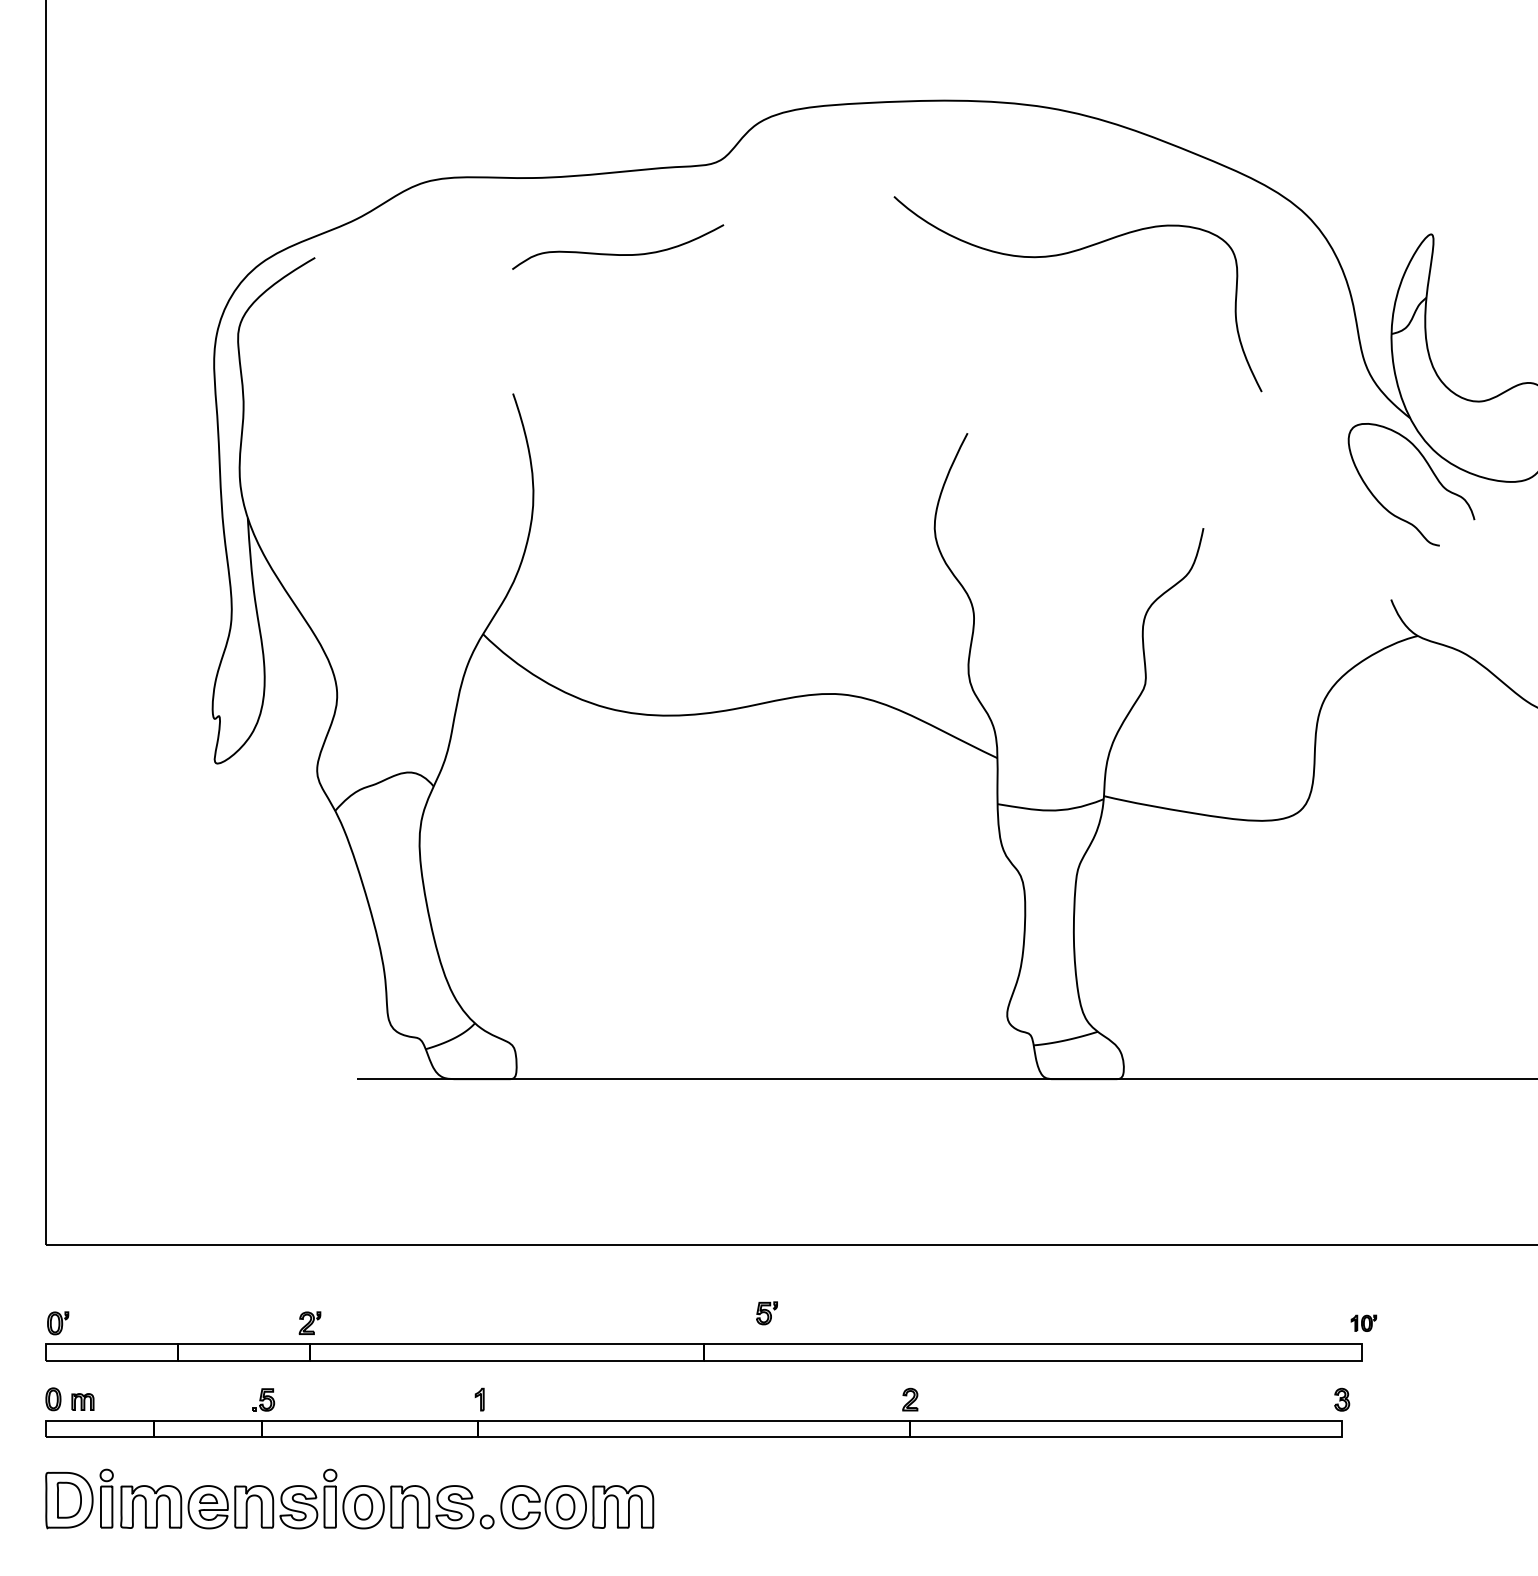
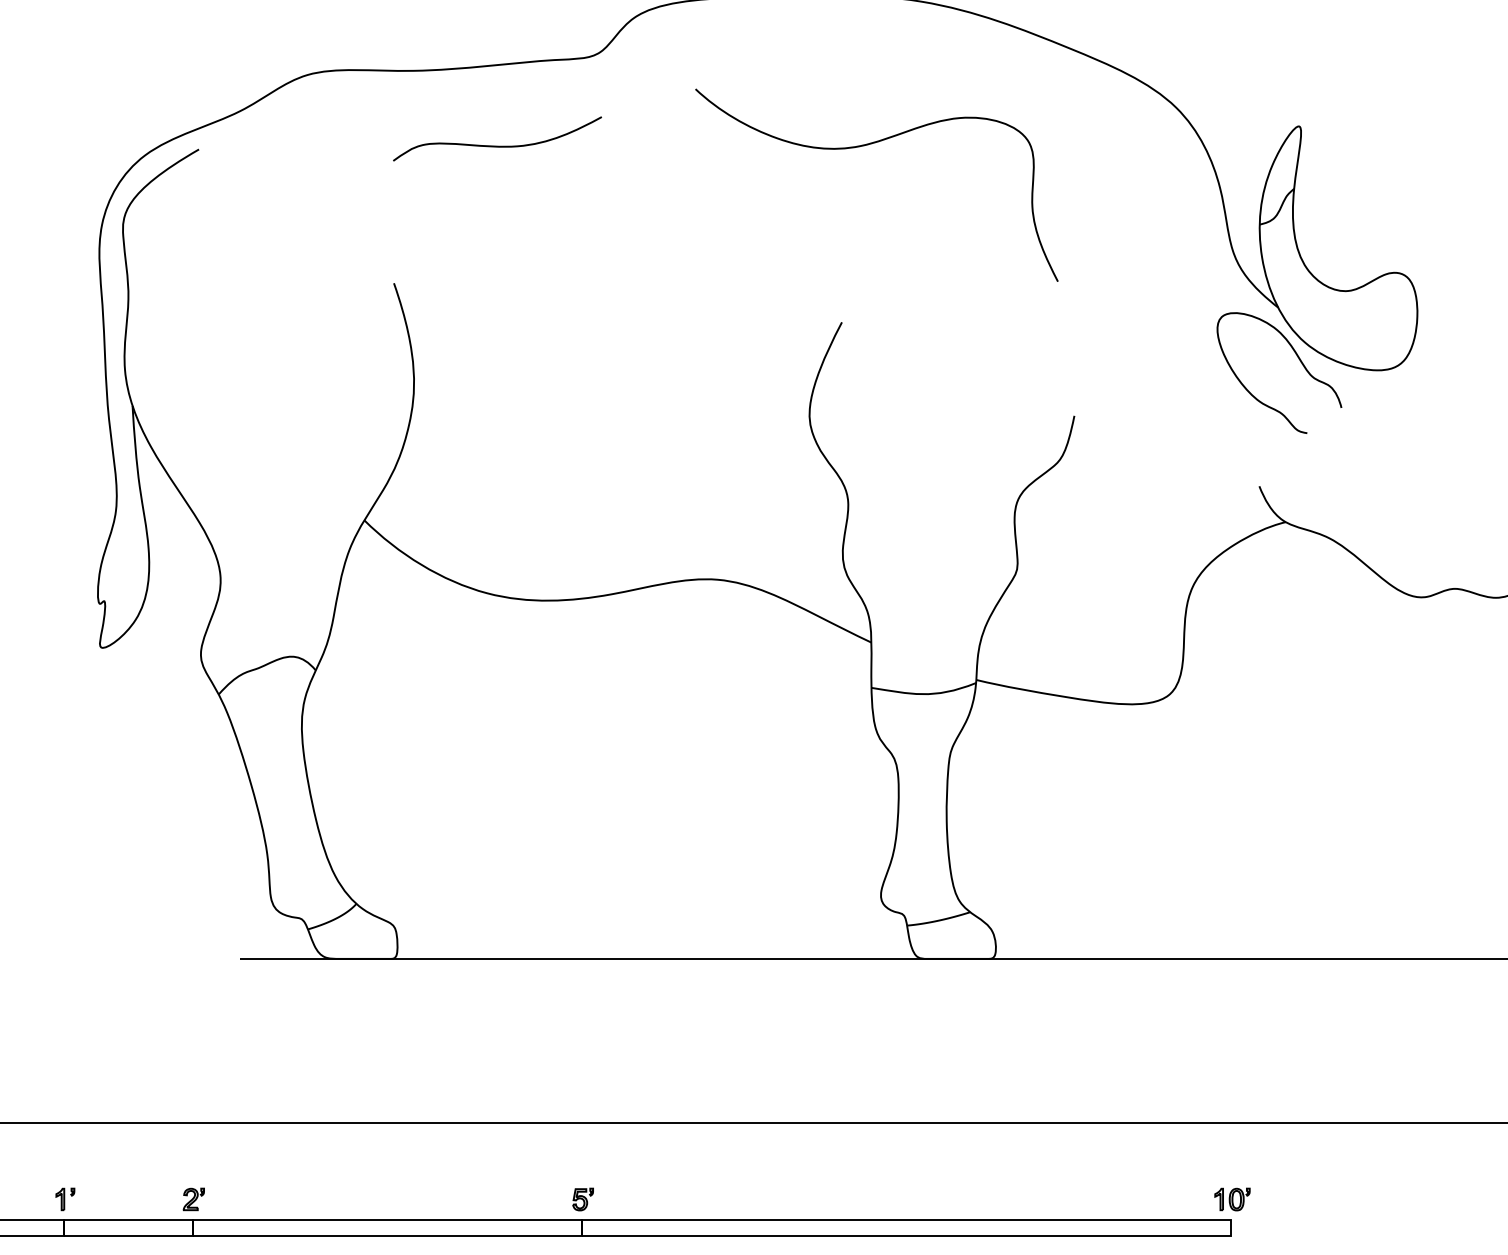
curve: (1066, 254) -> (865, 146), moved
part: (766, 1313) -> (582, 1199), moved
part: (179, 1322) -> (65, 1198), added
part: (1363, 1323) -> (1232, 1199), size x1.43

